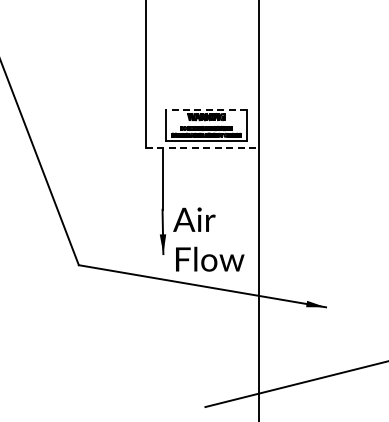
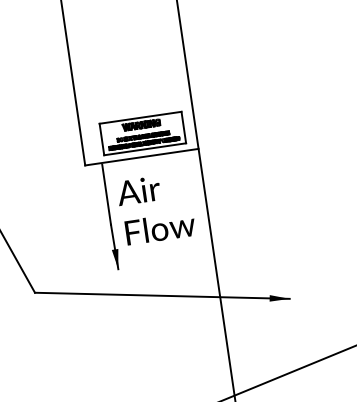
line: (206, 109) -> (140, 117), dashed -> solid
line: (202, 148) -> (142, 157), dashed -> solid
text: (208, 239) -> (155, 208), moved

